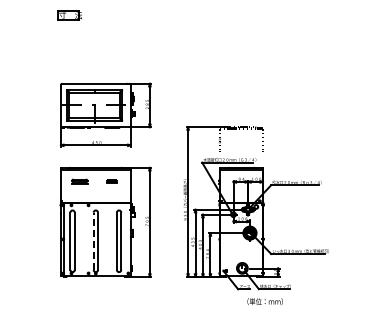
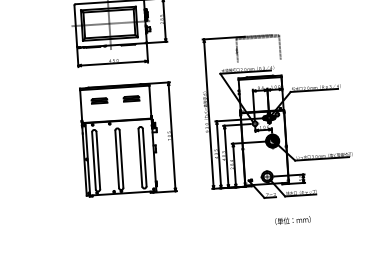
part: (111, 181) -> (131, 98), size x1.67
line: (93, 241) -> (117, 159), dashed -> solid
text: (264, 301) -> (292, 220), moved

